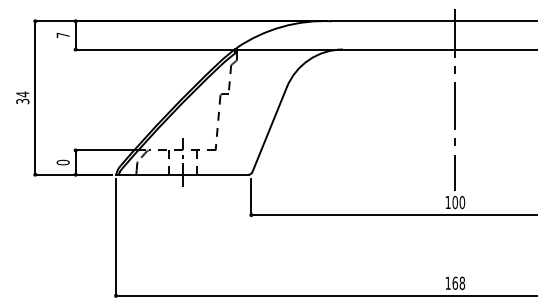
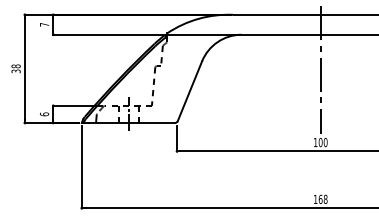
text: (22, 94) -> (15, 66), 34 -> 38
text: (62, 162) -> (44, 114), 0 -> 6

